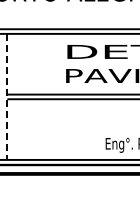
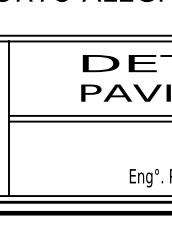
line: (7, 97) -> (9, 119), dashed -> solid

